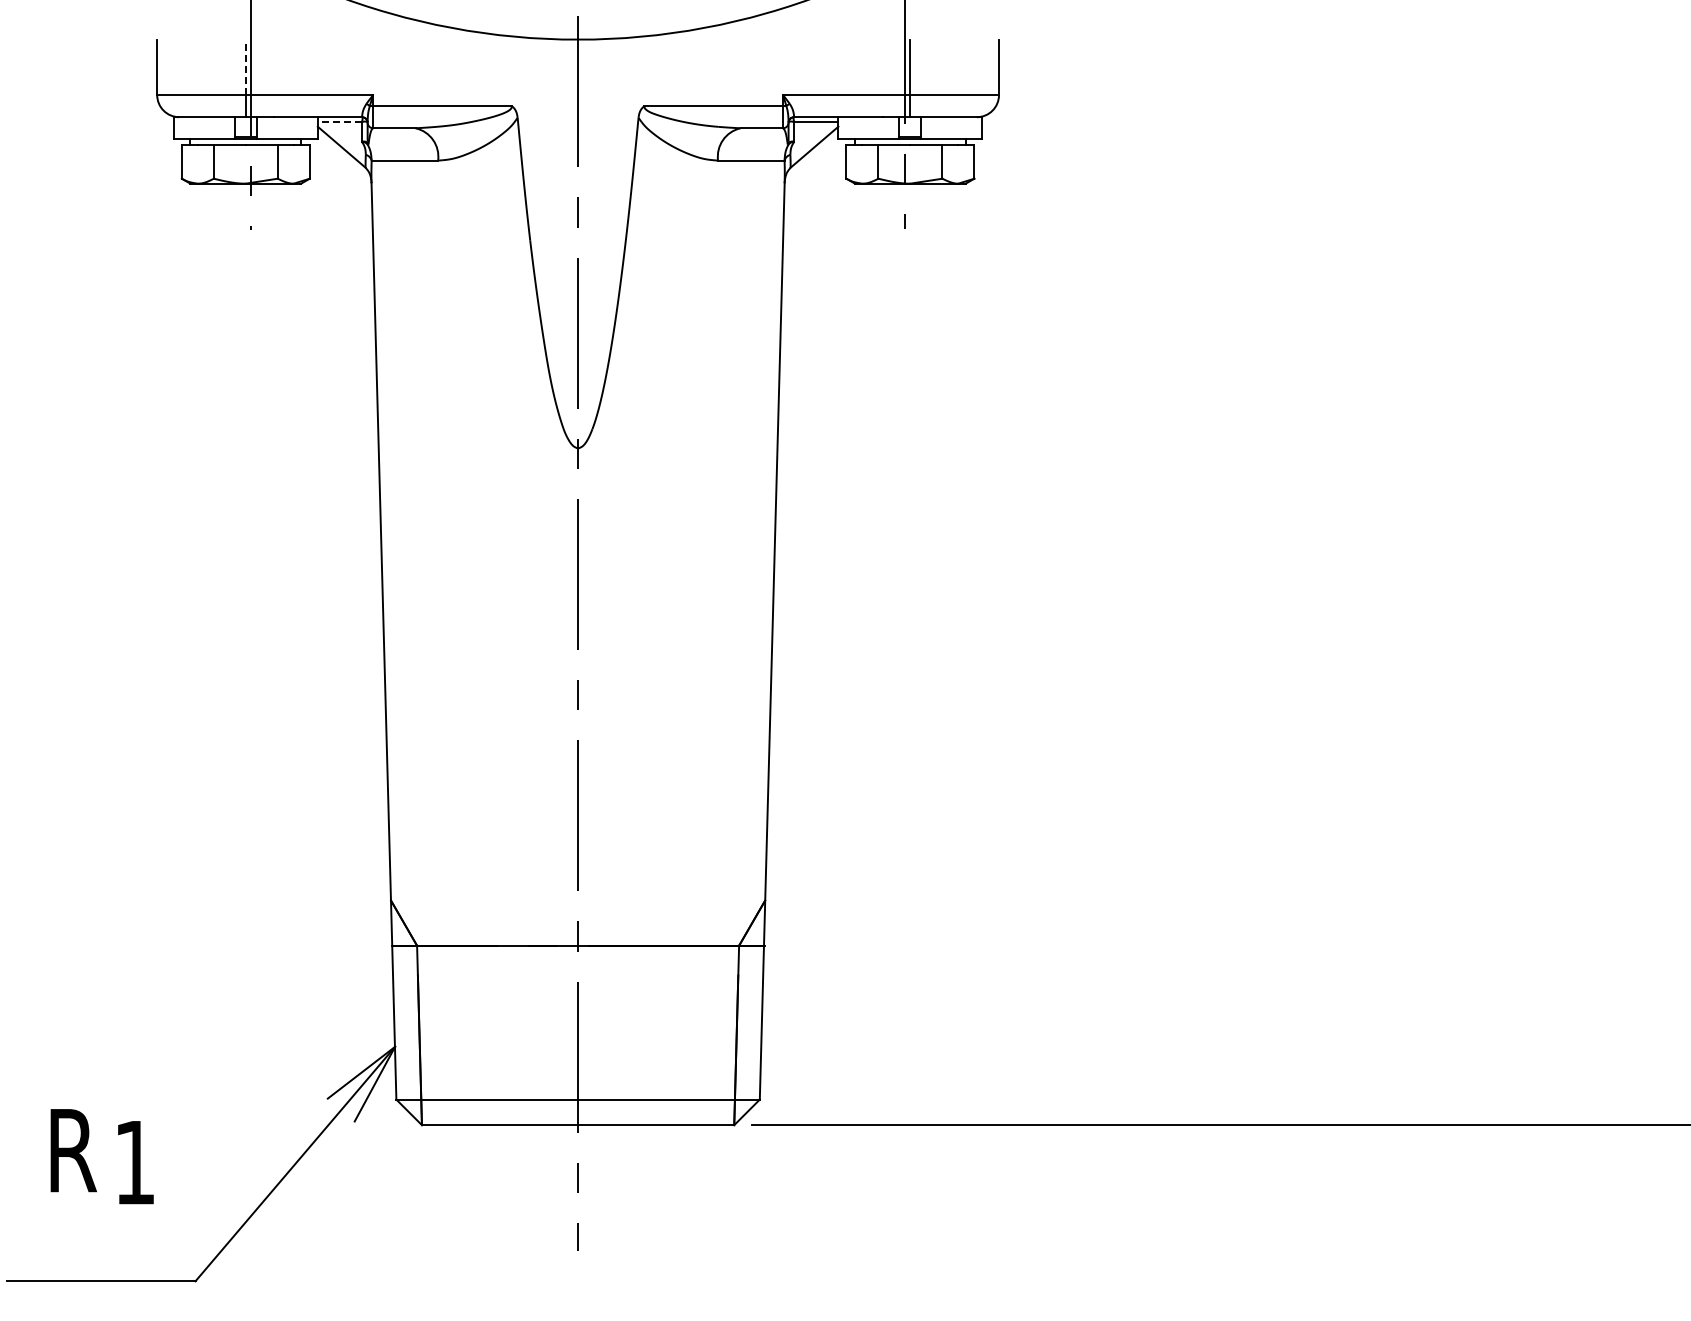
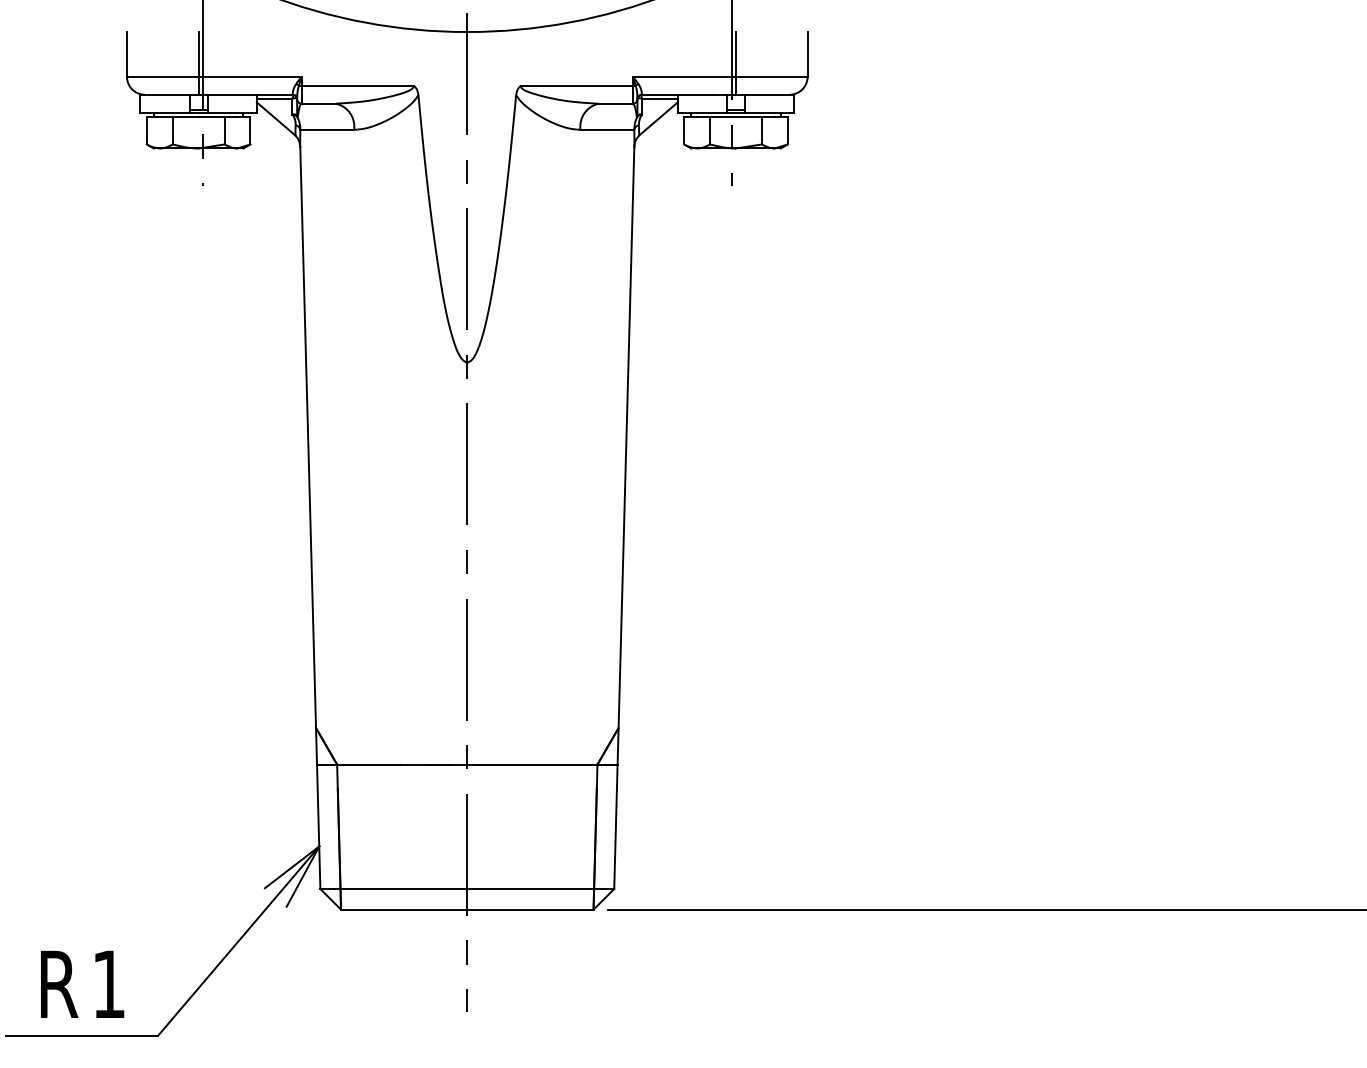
line: (245, 67) -> (198, 54), dashed -> solid
line: (339, 122) -> (274, 99), dashed -> solid
text: (73, 1150) -> (59, 984), moved
text: (135, 1162) -> (109, 984), moved

